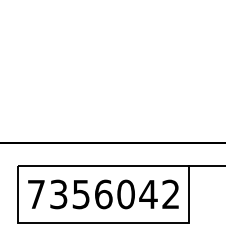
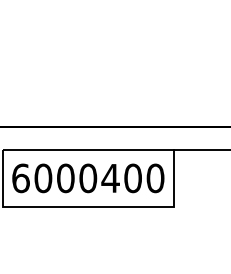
text: (103, 194) -> (88, 178), 7356042 -> 6000400

